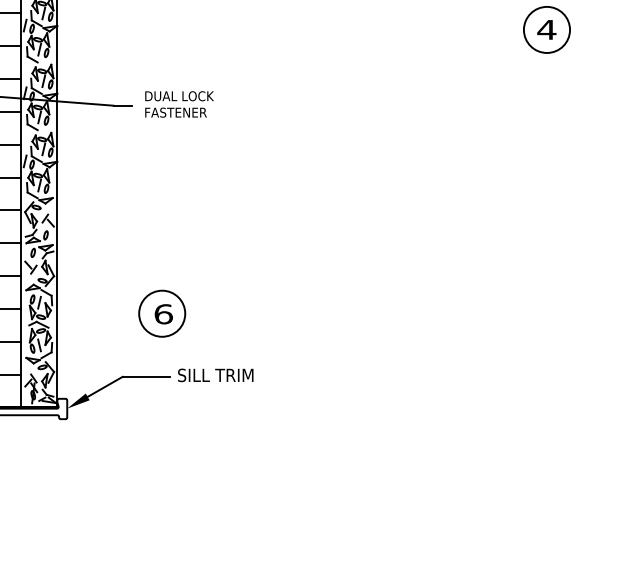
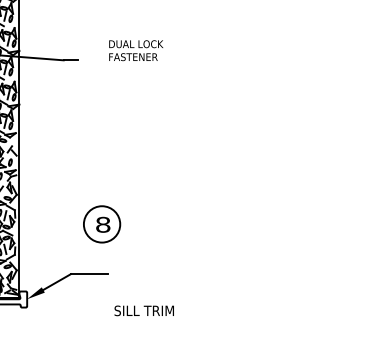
text: (179, 104) -> (136, 50), moved
text: (163, 314) -> (103, 225), 6 -> 8
text: (215, 375) -> (144, 310), moved

